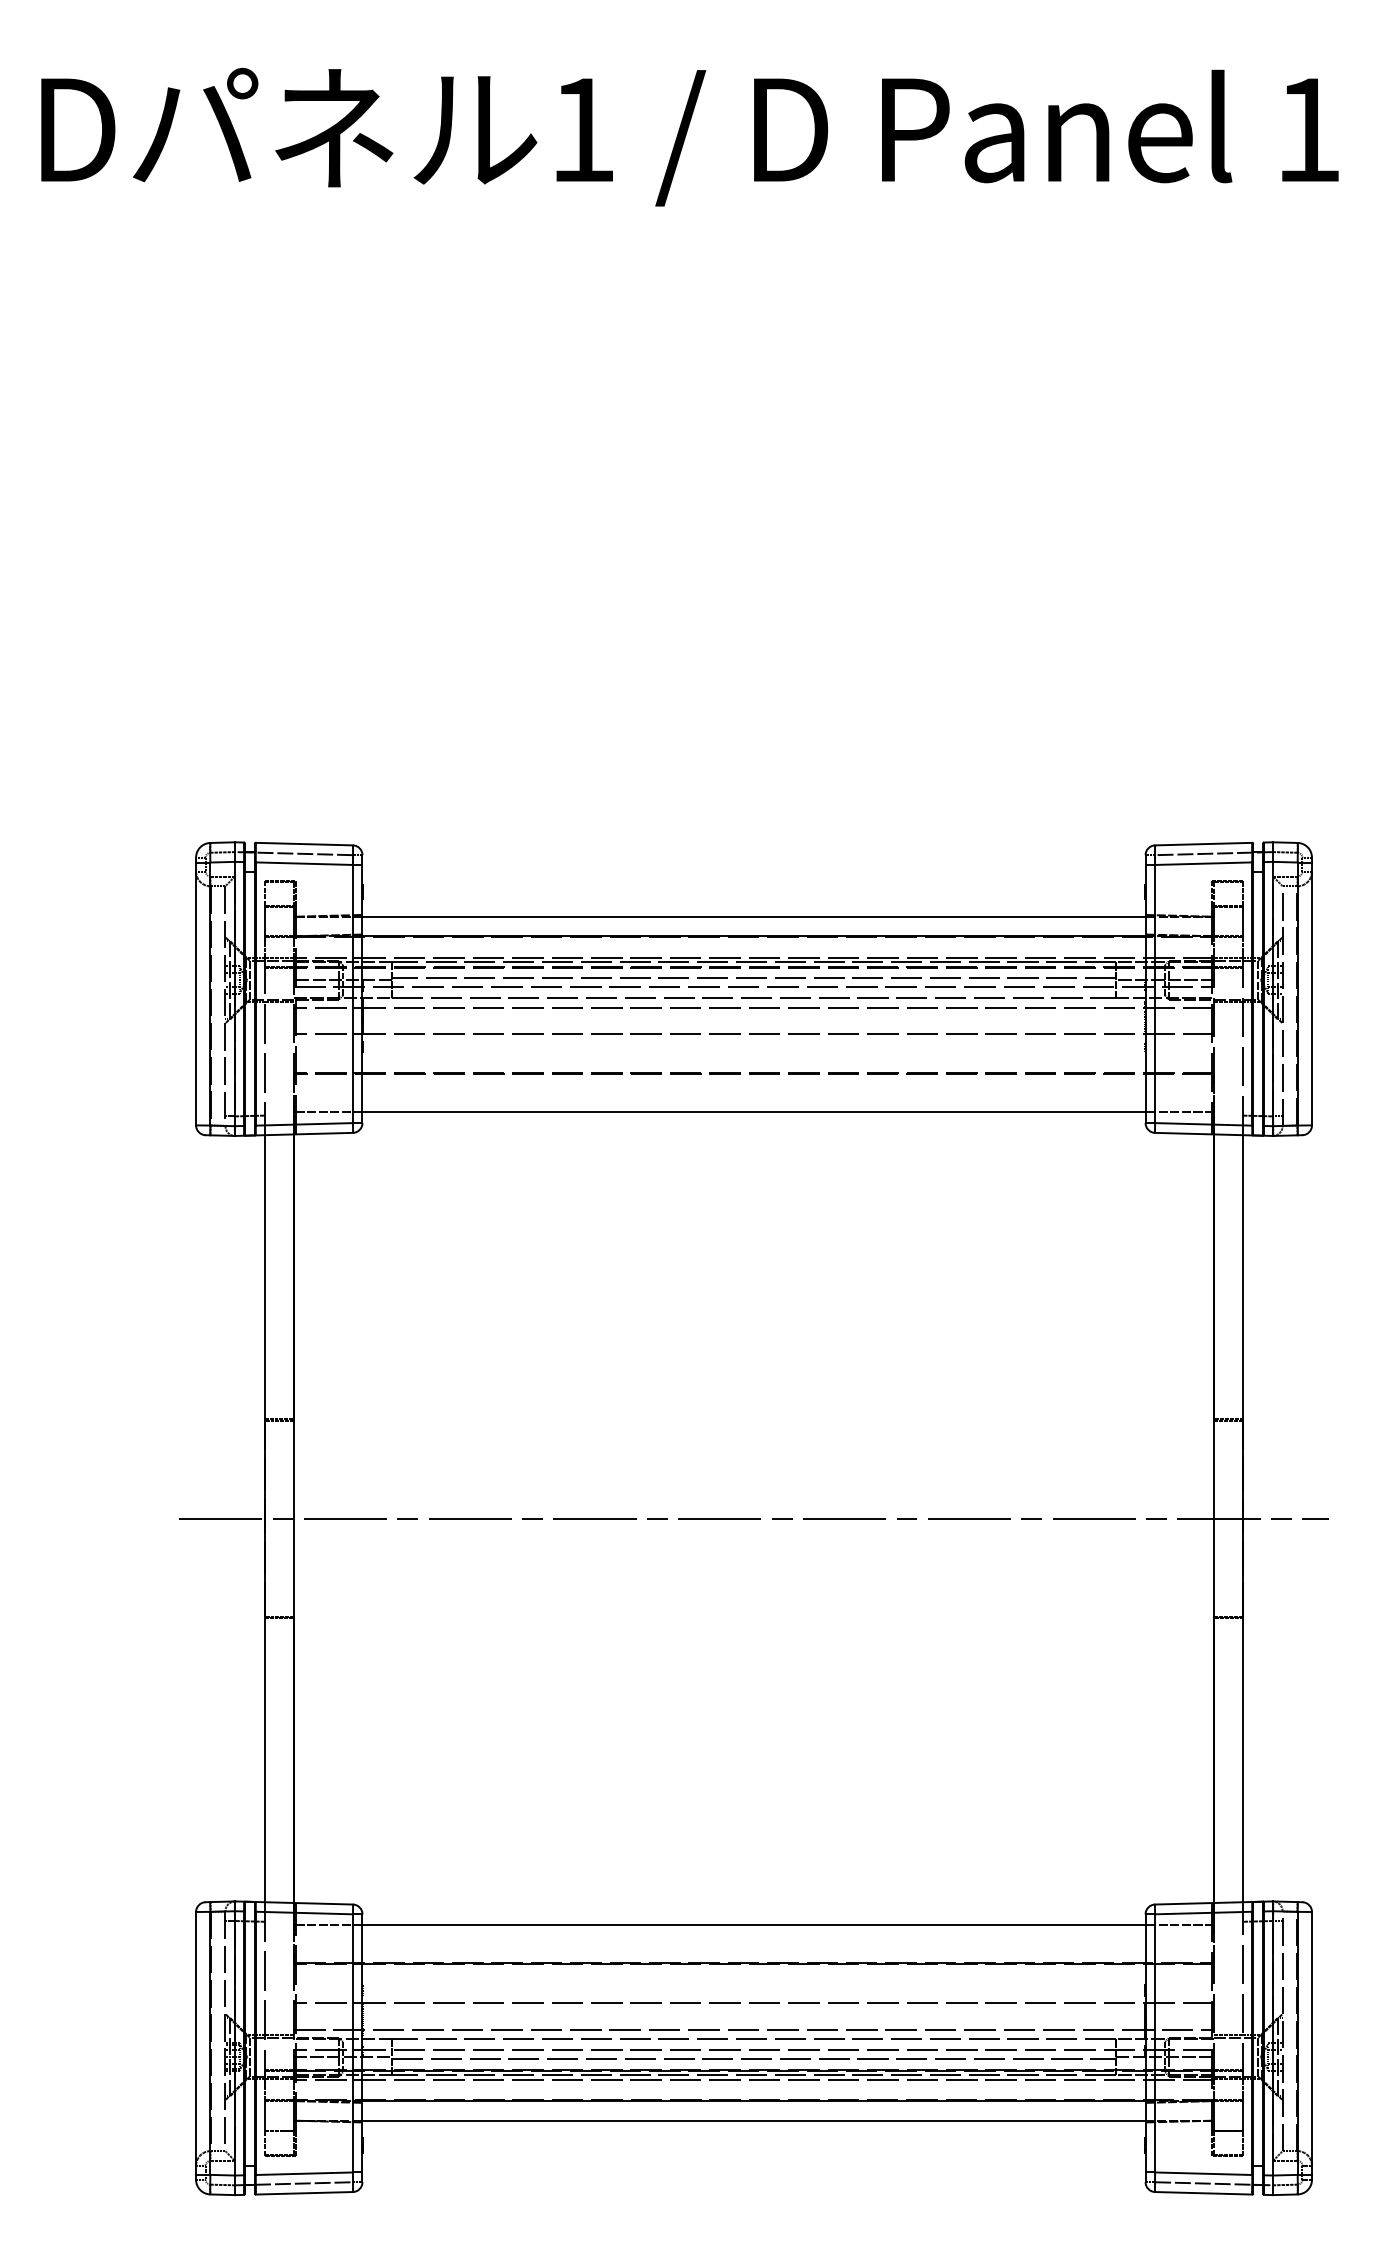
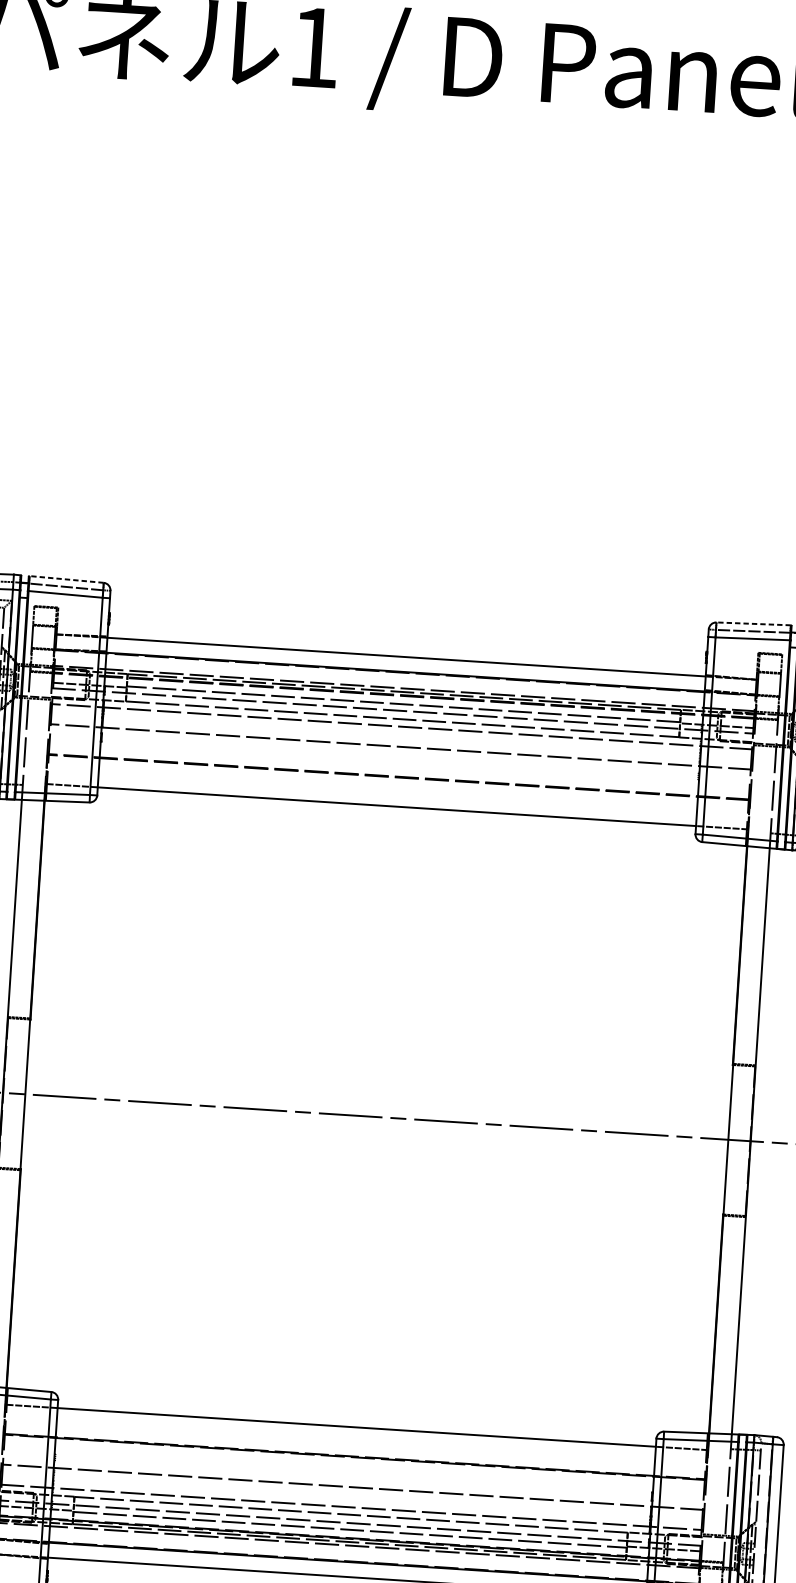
line: (304, 844) -> (66, 579), solid -> dashed
line: (1203, 844) -> (753, 624), solid -> dashed

